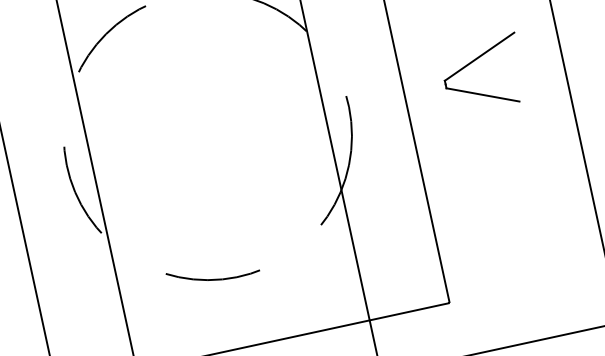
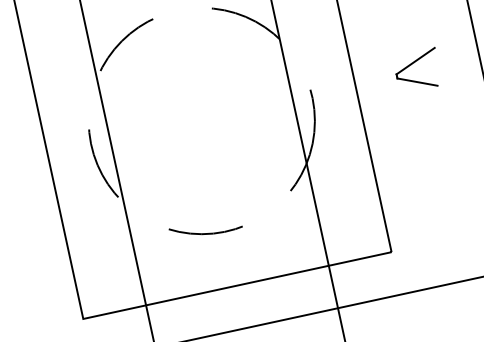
part: (481, 66) -> (416, 66), size x0.7

